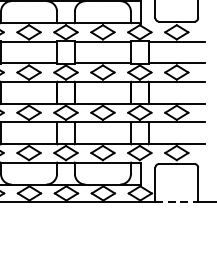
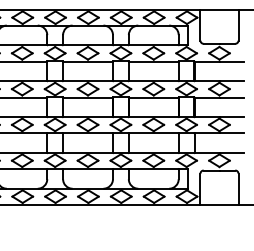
line: (176, 202) -> (219, 204), dashed -> solid

